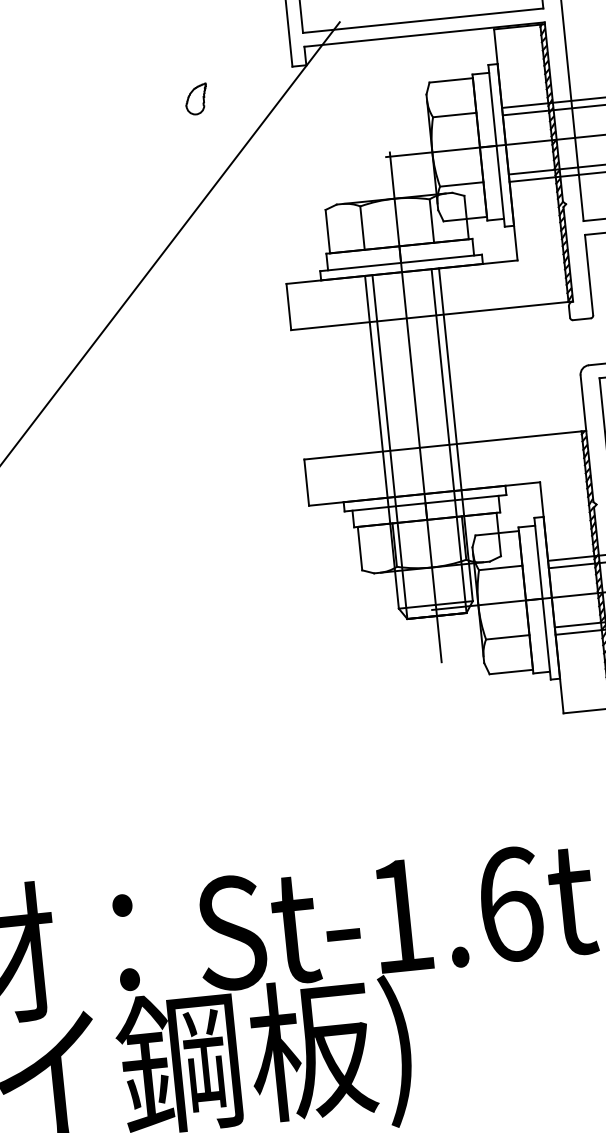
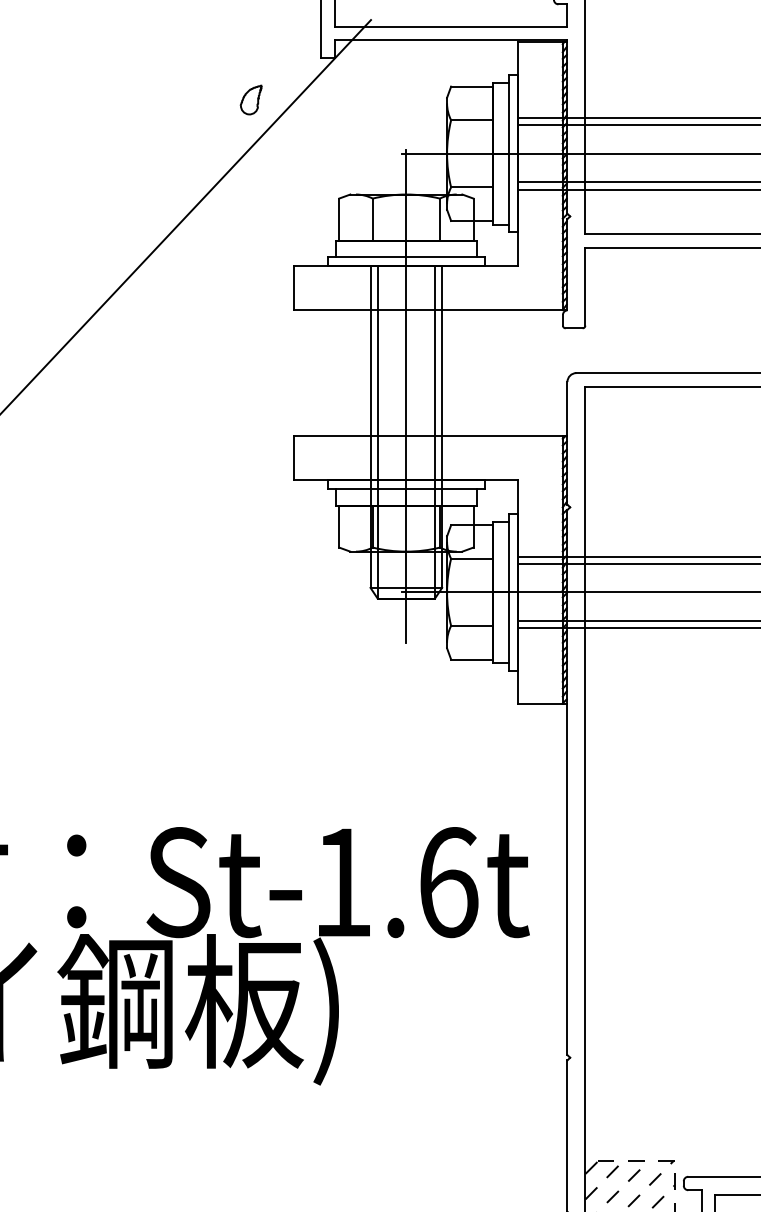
part: (195, 98) -> (250, 99), moved

